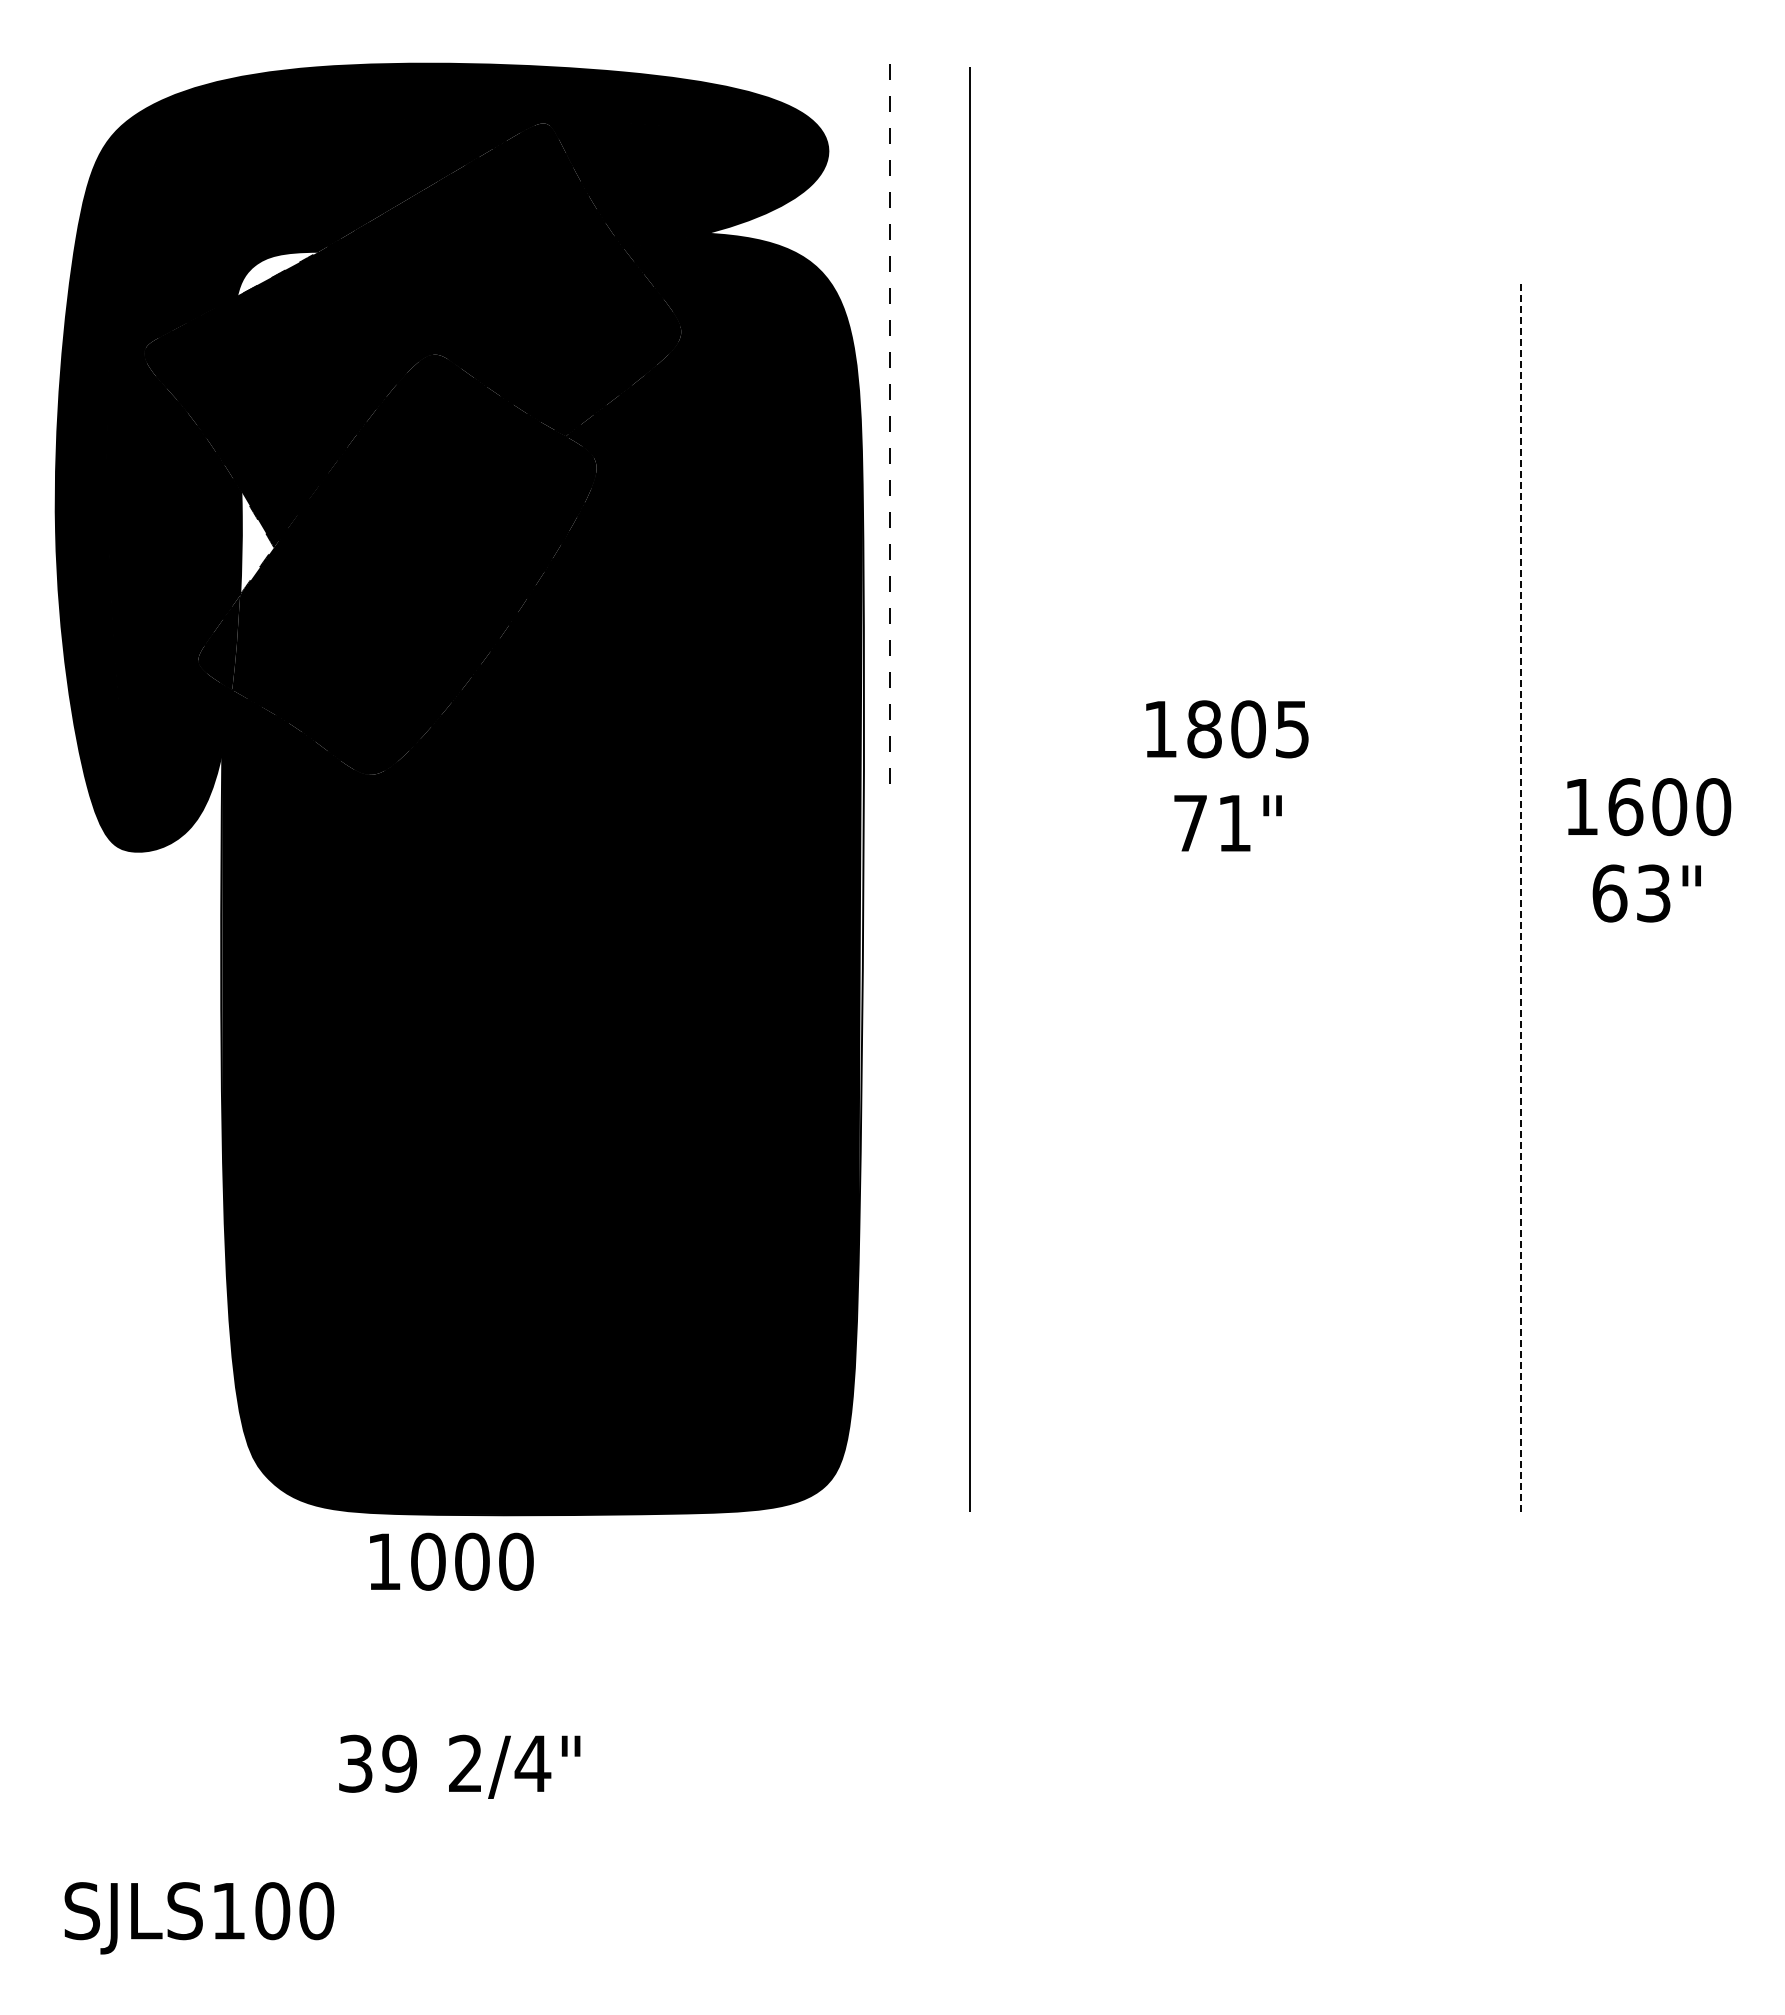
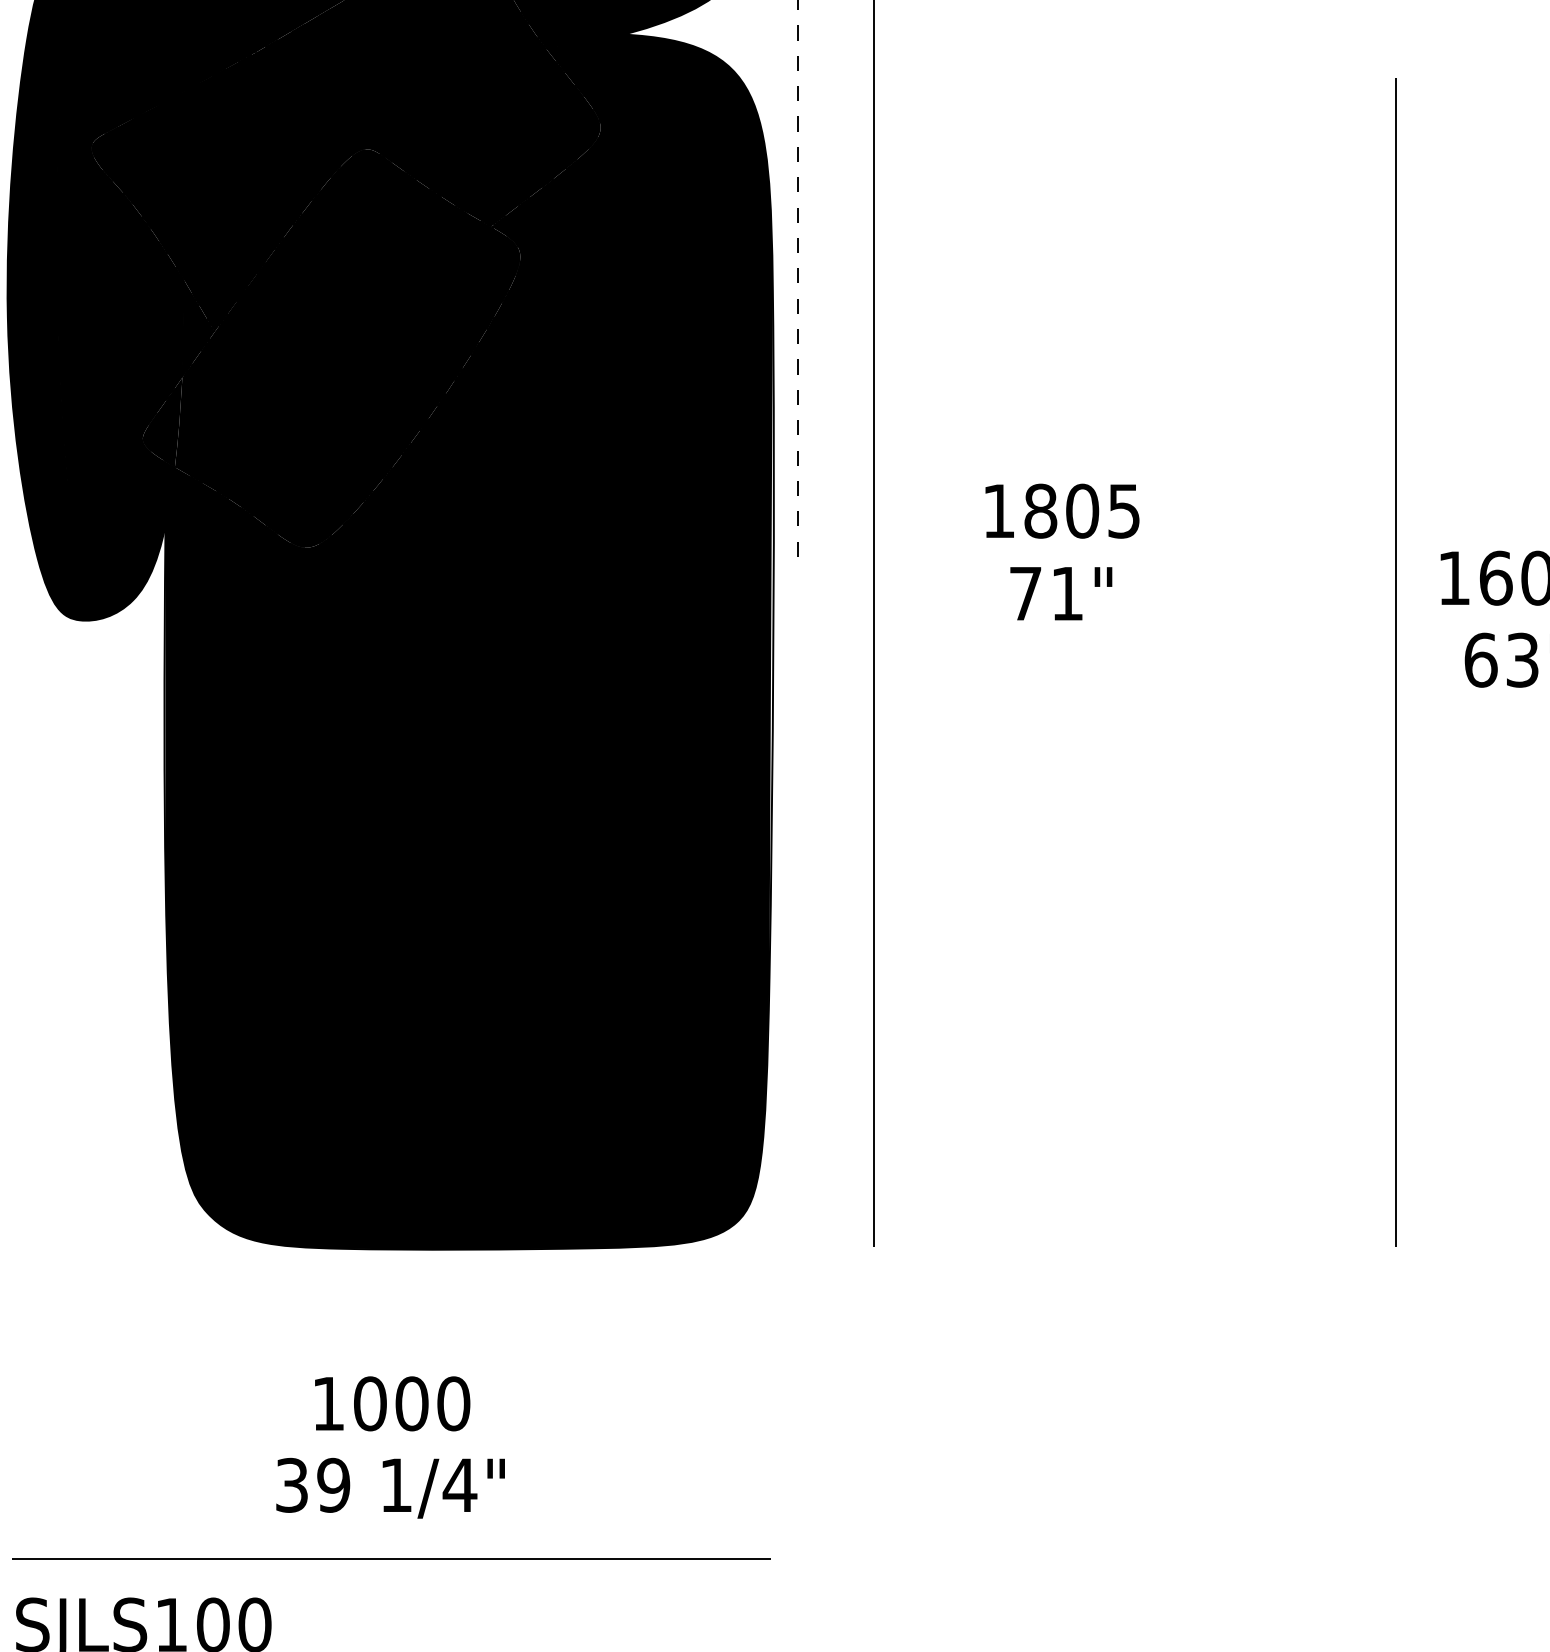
fill: (277, 273) -> (217, 72), added
fill: (257, 543) -> (198, 328), added
text: (1227, 729) -> (1062, 511), moved
text: (1227, 823) -> (1060, 593), moved
line: (1520, 895) -> (1396, 662), dashed -> solid
text: (451, 1561) -> (392, 1403), moved
text: (465, 1762) -> (396, 1484), 2/4" -> 1/4"
line: (460, 1841) -> (391, 1559), added

